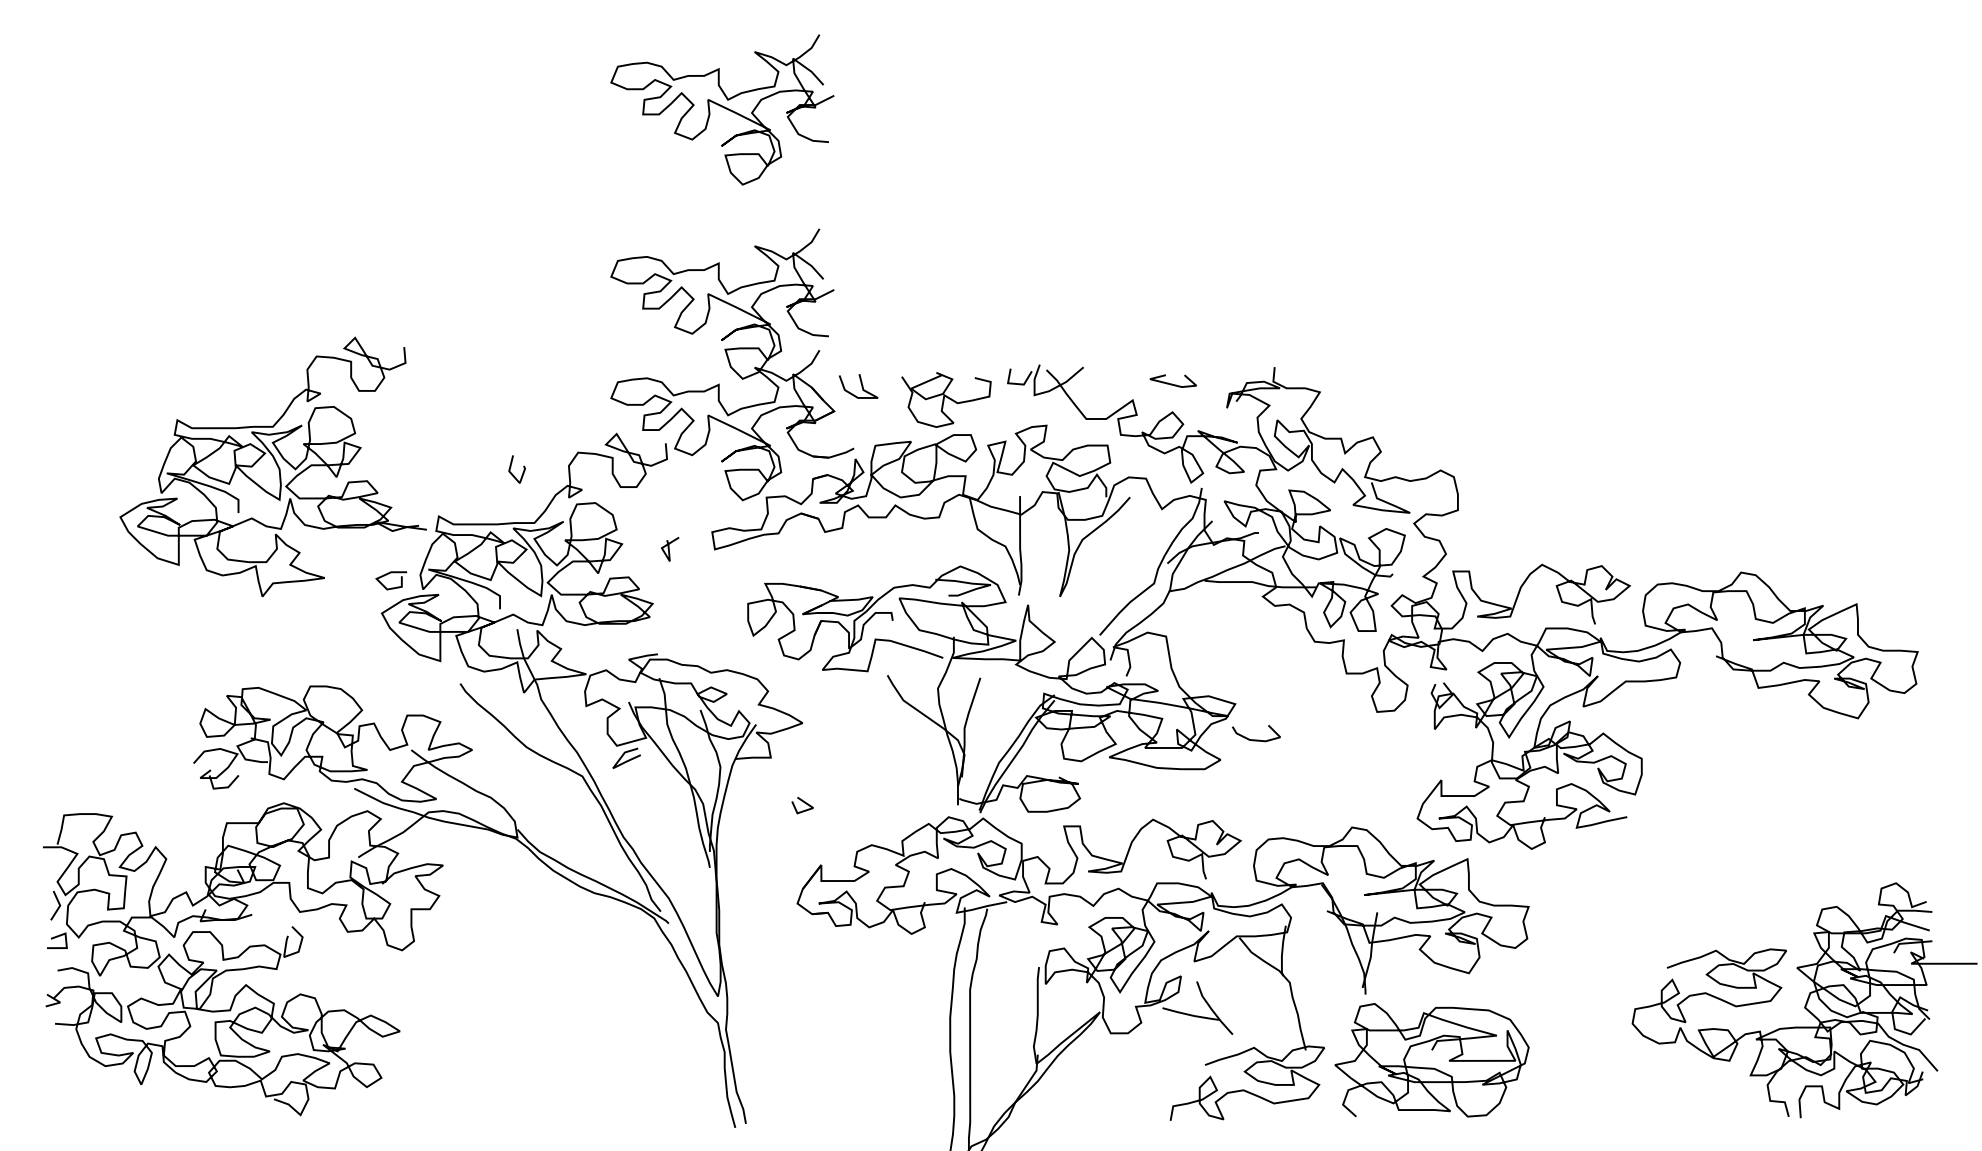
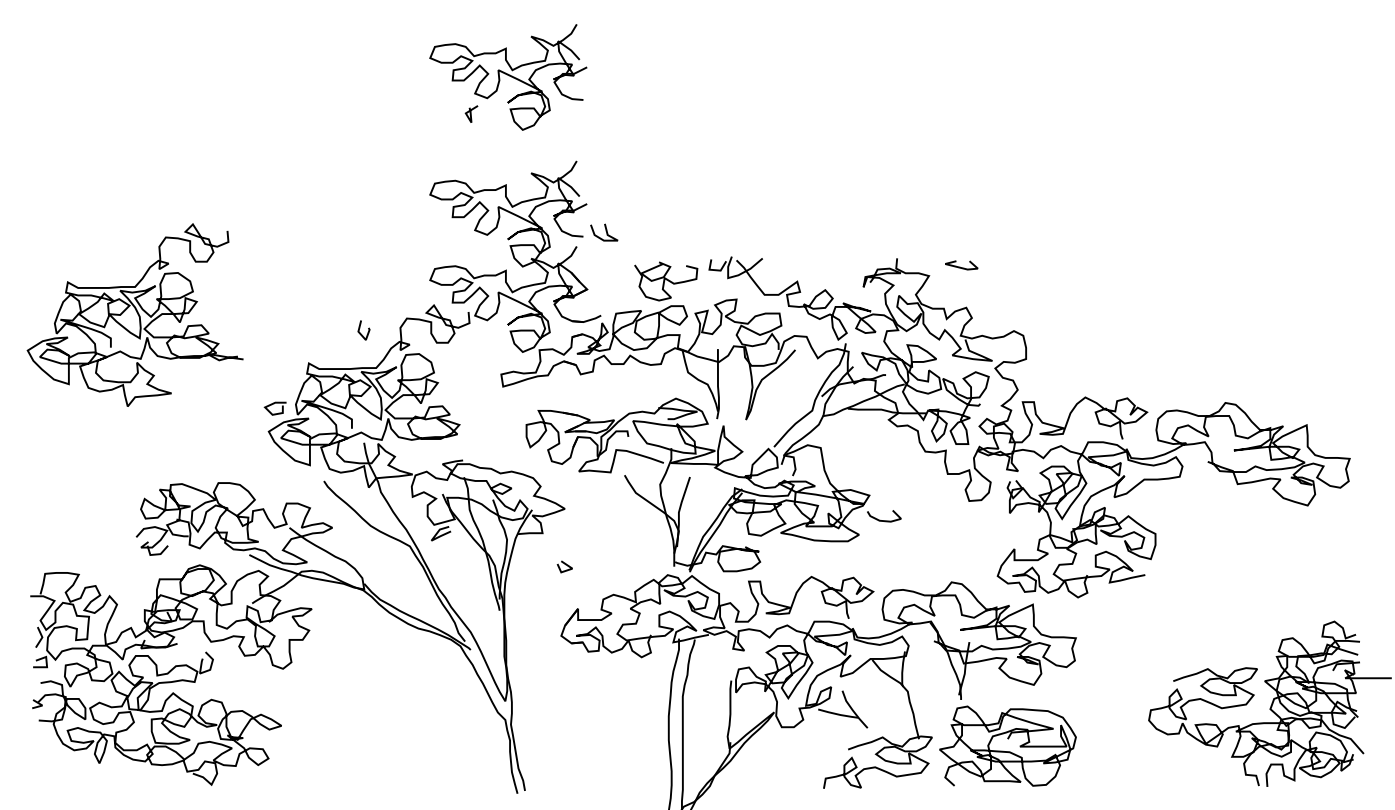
line: (1172, 383) -> (961, 267), moved
curve: (861, 386) -> (606, 232), moved
part: (272, 466) -> (134, 314), moved
line: (669, 549) -> (471, 114), moved

